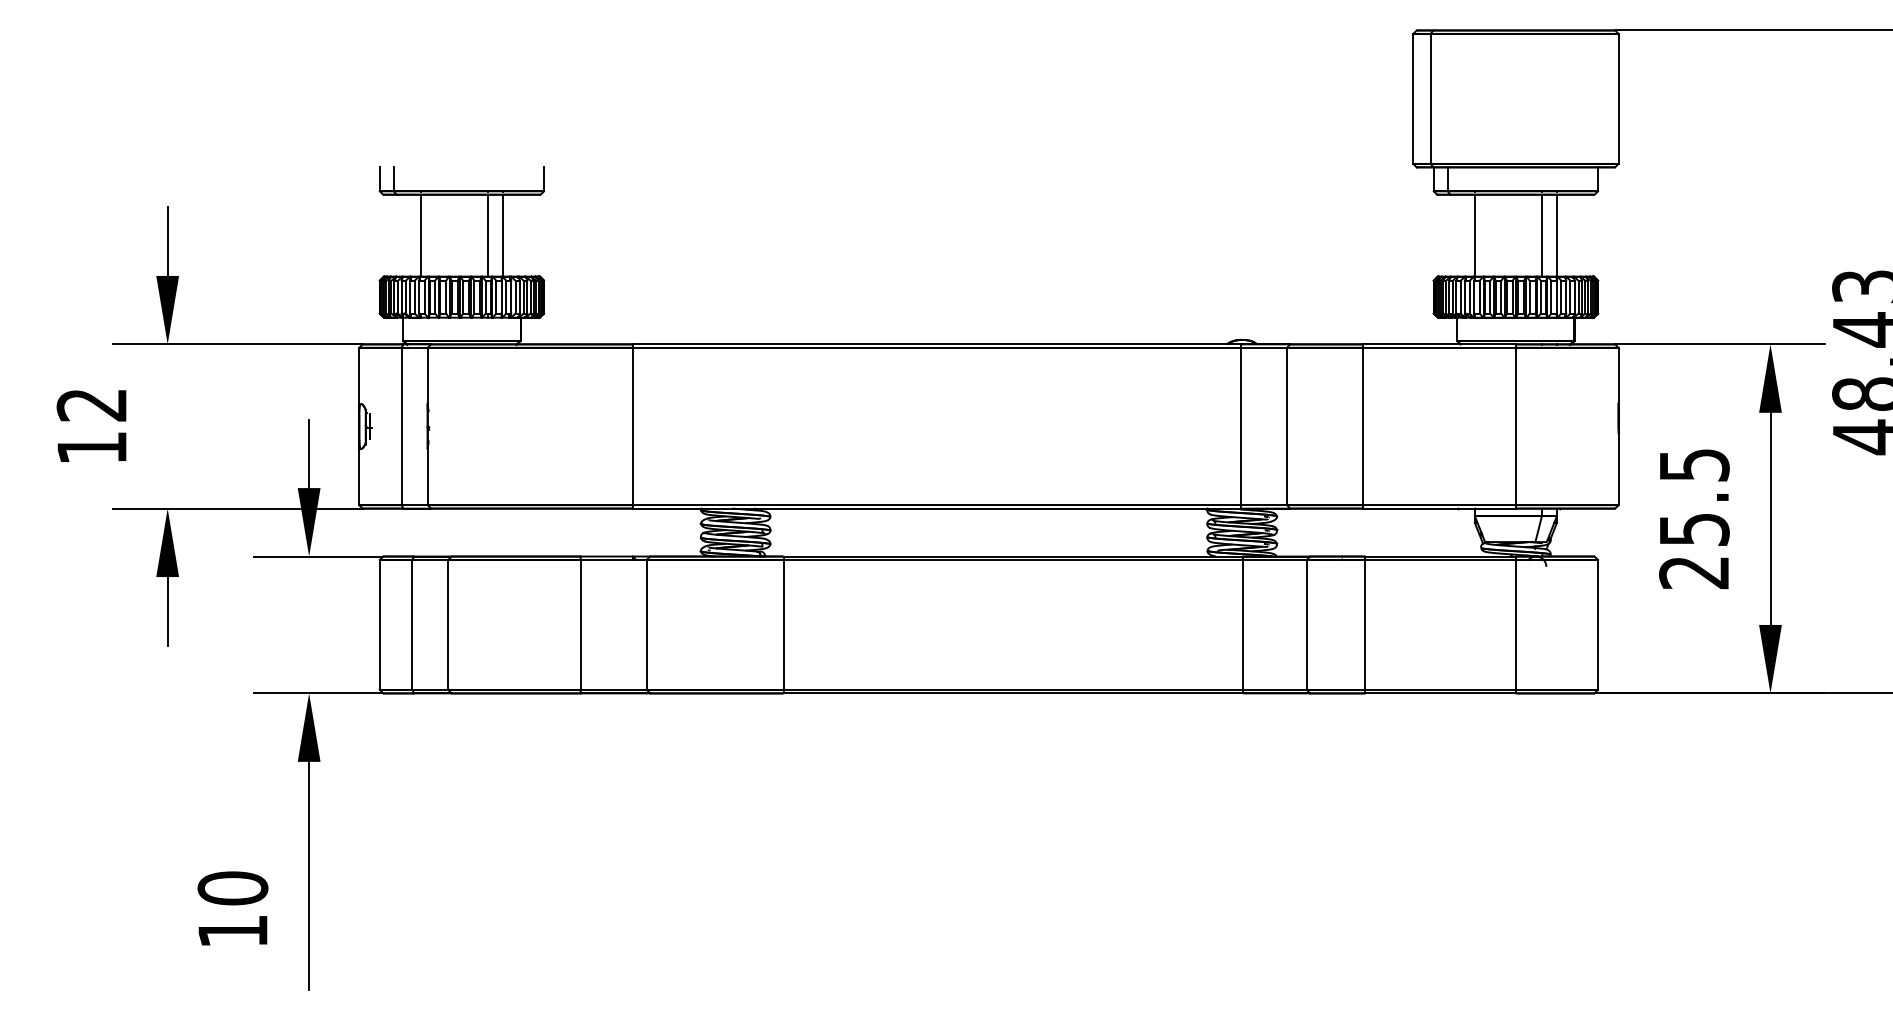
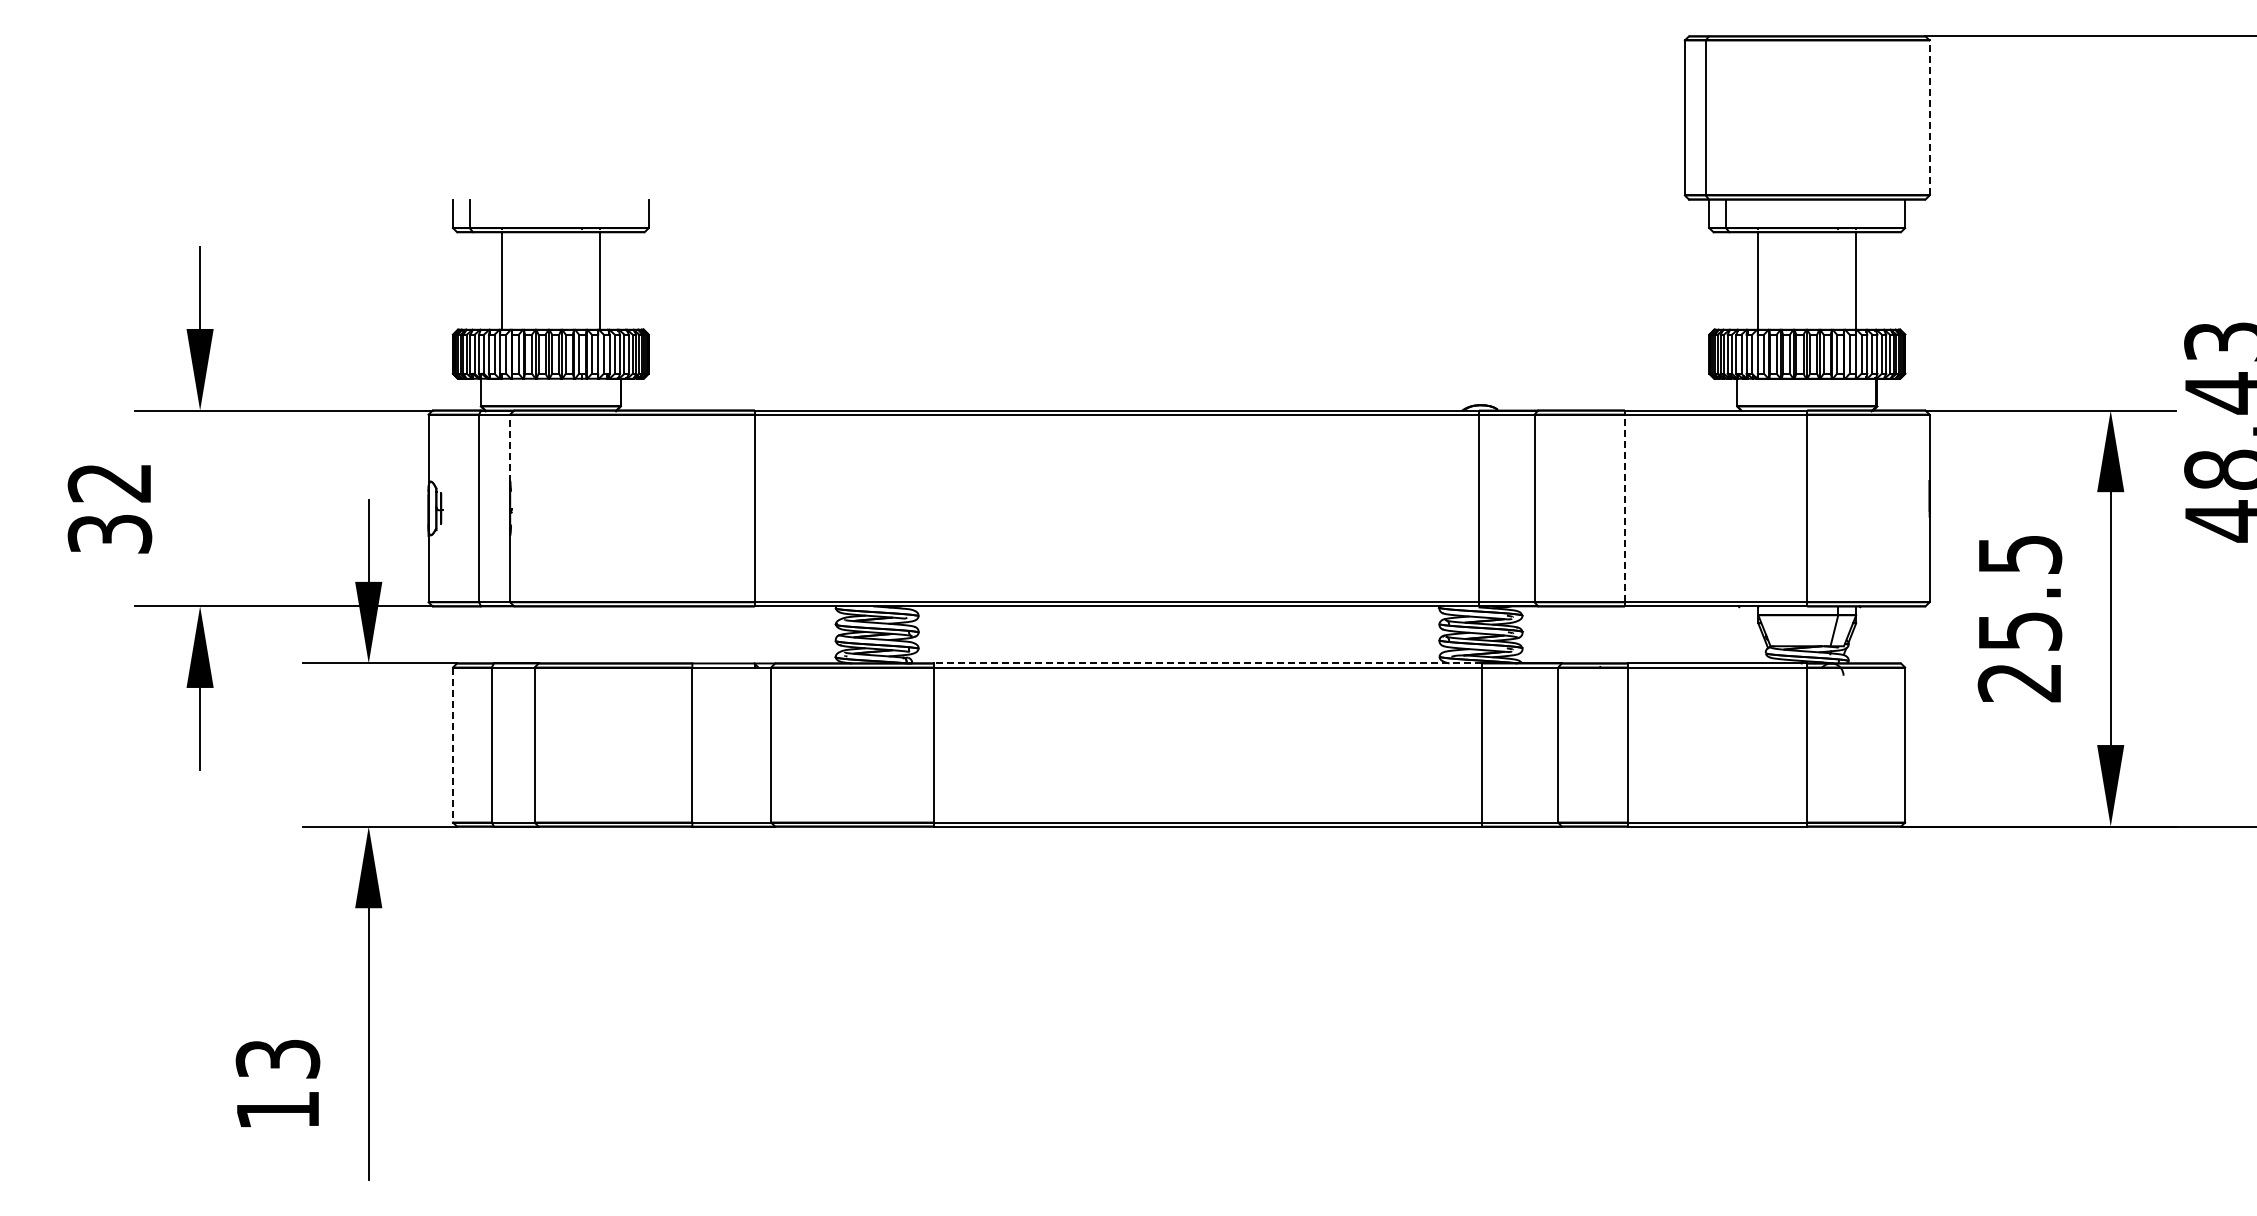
line: (1618, 98) -> (1929, 117), solid -> dashed
line: (487, 235) -> (581, 280), removed
line: (1542, 235) -> (1838, 280), removed
line: (428, 375) -> (510, 447), solid -> dashed
line: (1362, 426) -> (1624, 508), solid -> dashed
text: (91, 448) -> (109, 534), 12 -> 32
line: (1013, 556) -> (1208, 663), solid -> dashed
line: (380, 625) -> (453, 745), solid -> dashed
text: (232, 887) -> (277, 1058), 10 -> 13

